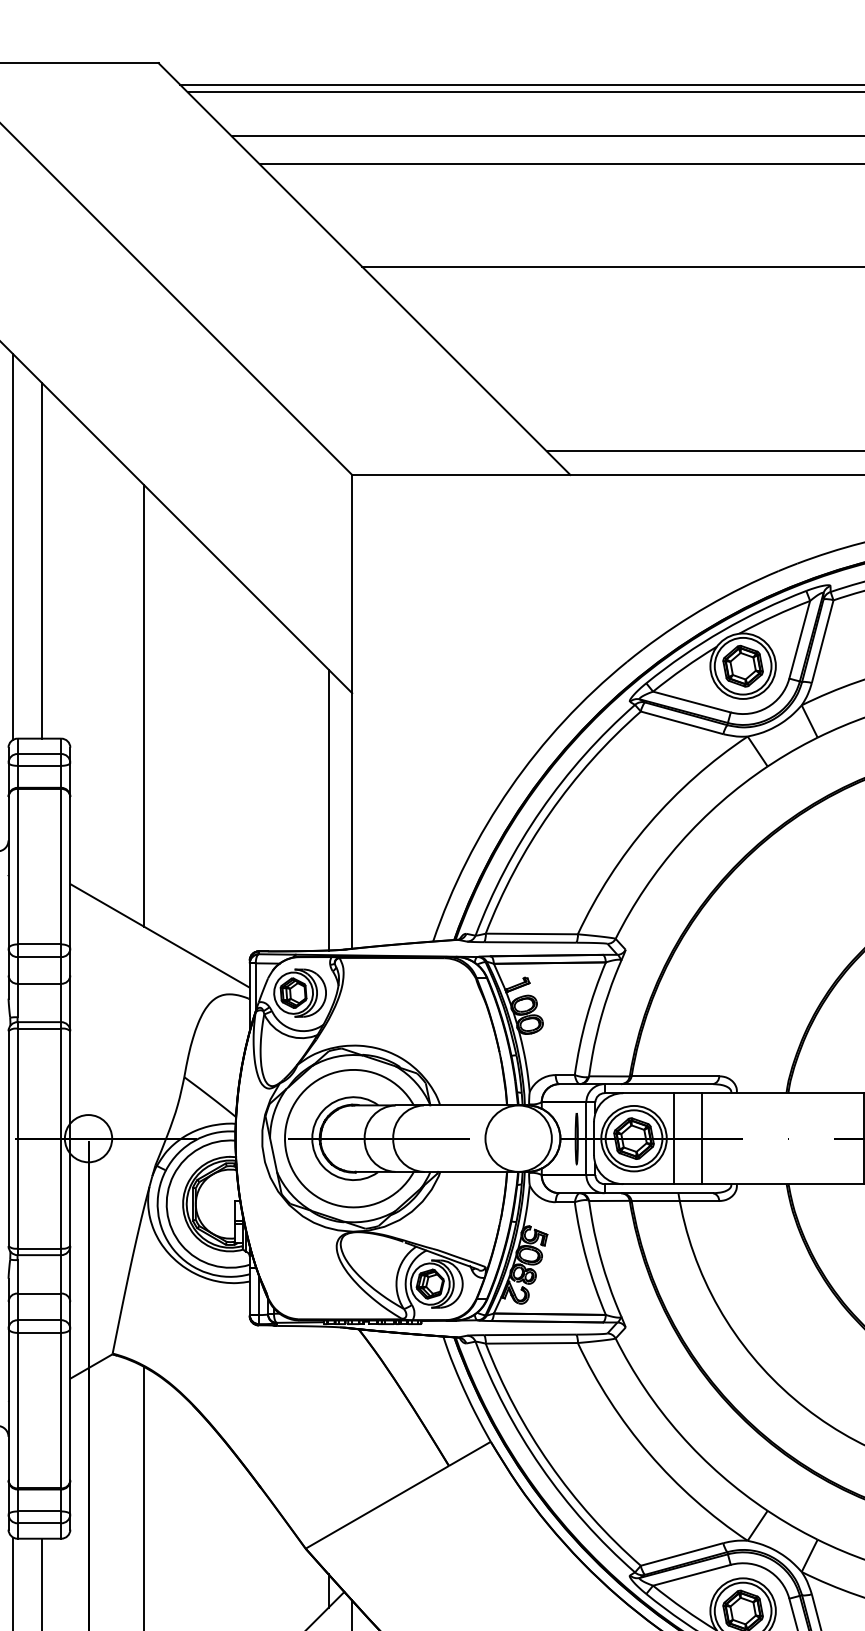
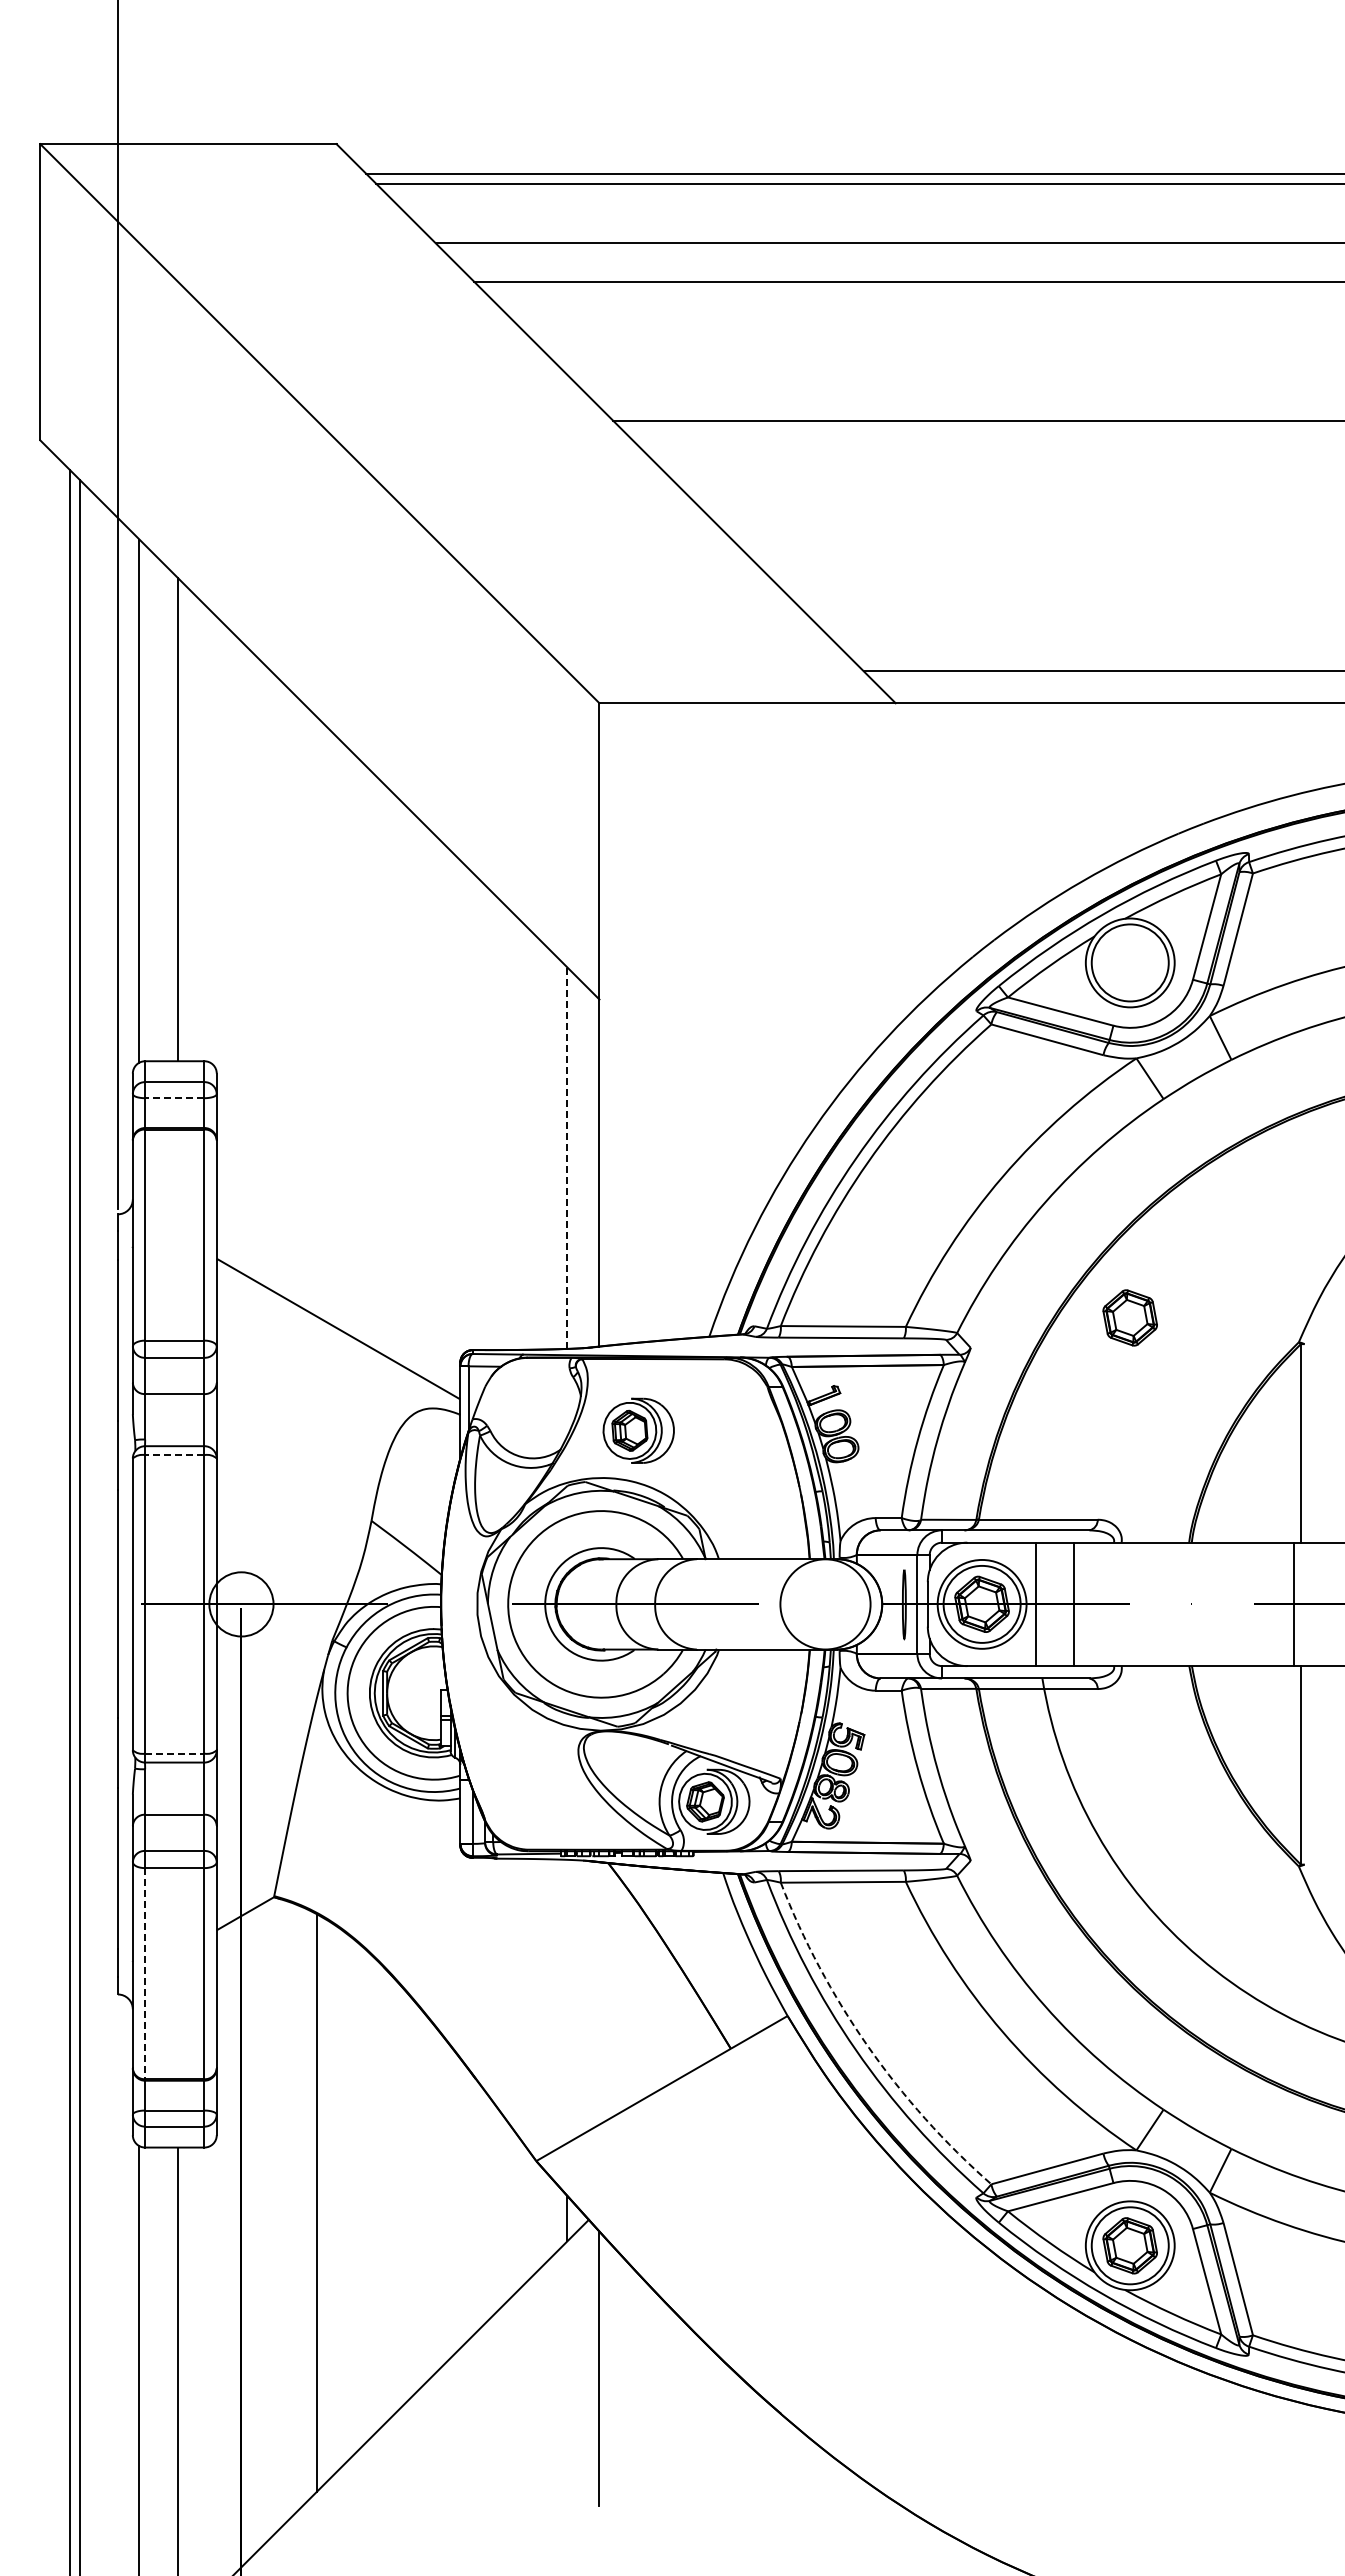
part: (742, 665) -> (1129, 1317), moved
line: (143, 705) -> (316, 1016), removed
line: (39, 766) -> (174, 1098), solid -> dashed
line: (328, 810) -> (567, 1158), solid -> dashed
part: (299, 992) -> (638, 1430), moved
line: (39, 1029) -> (174, 1455), solid -> dashed
line: (39, 1248) -> (174, 1753), solid -> dashed
line: (17, 1410) -> (145, 1973), solid -> dashed
arc: (549, 1464) -> (867, 2046), solid -> dashed

